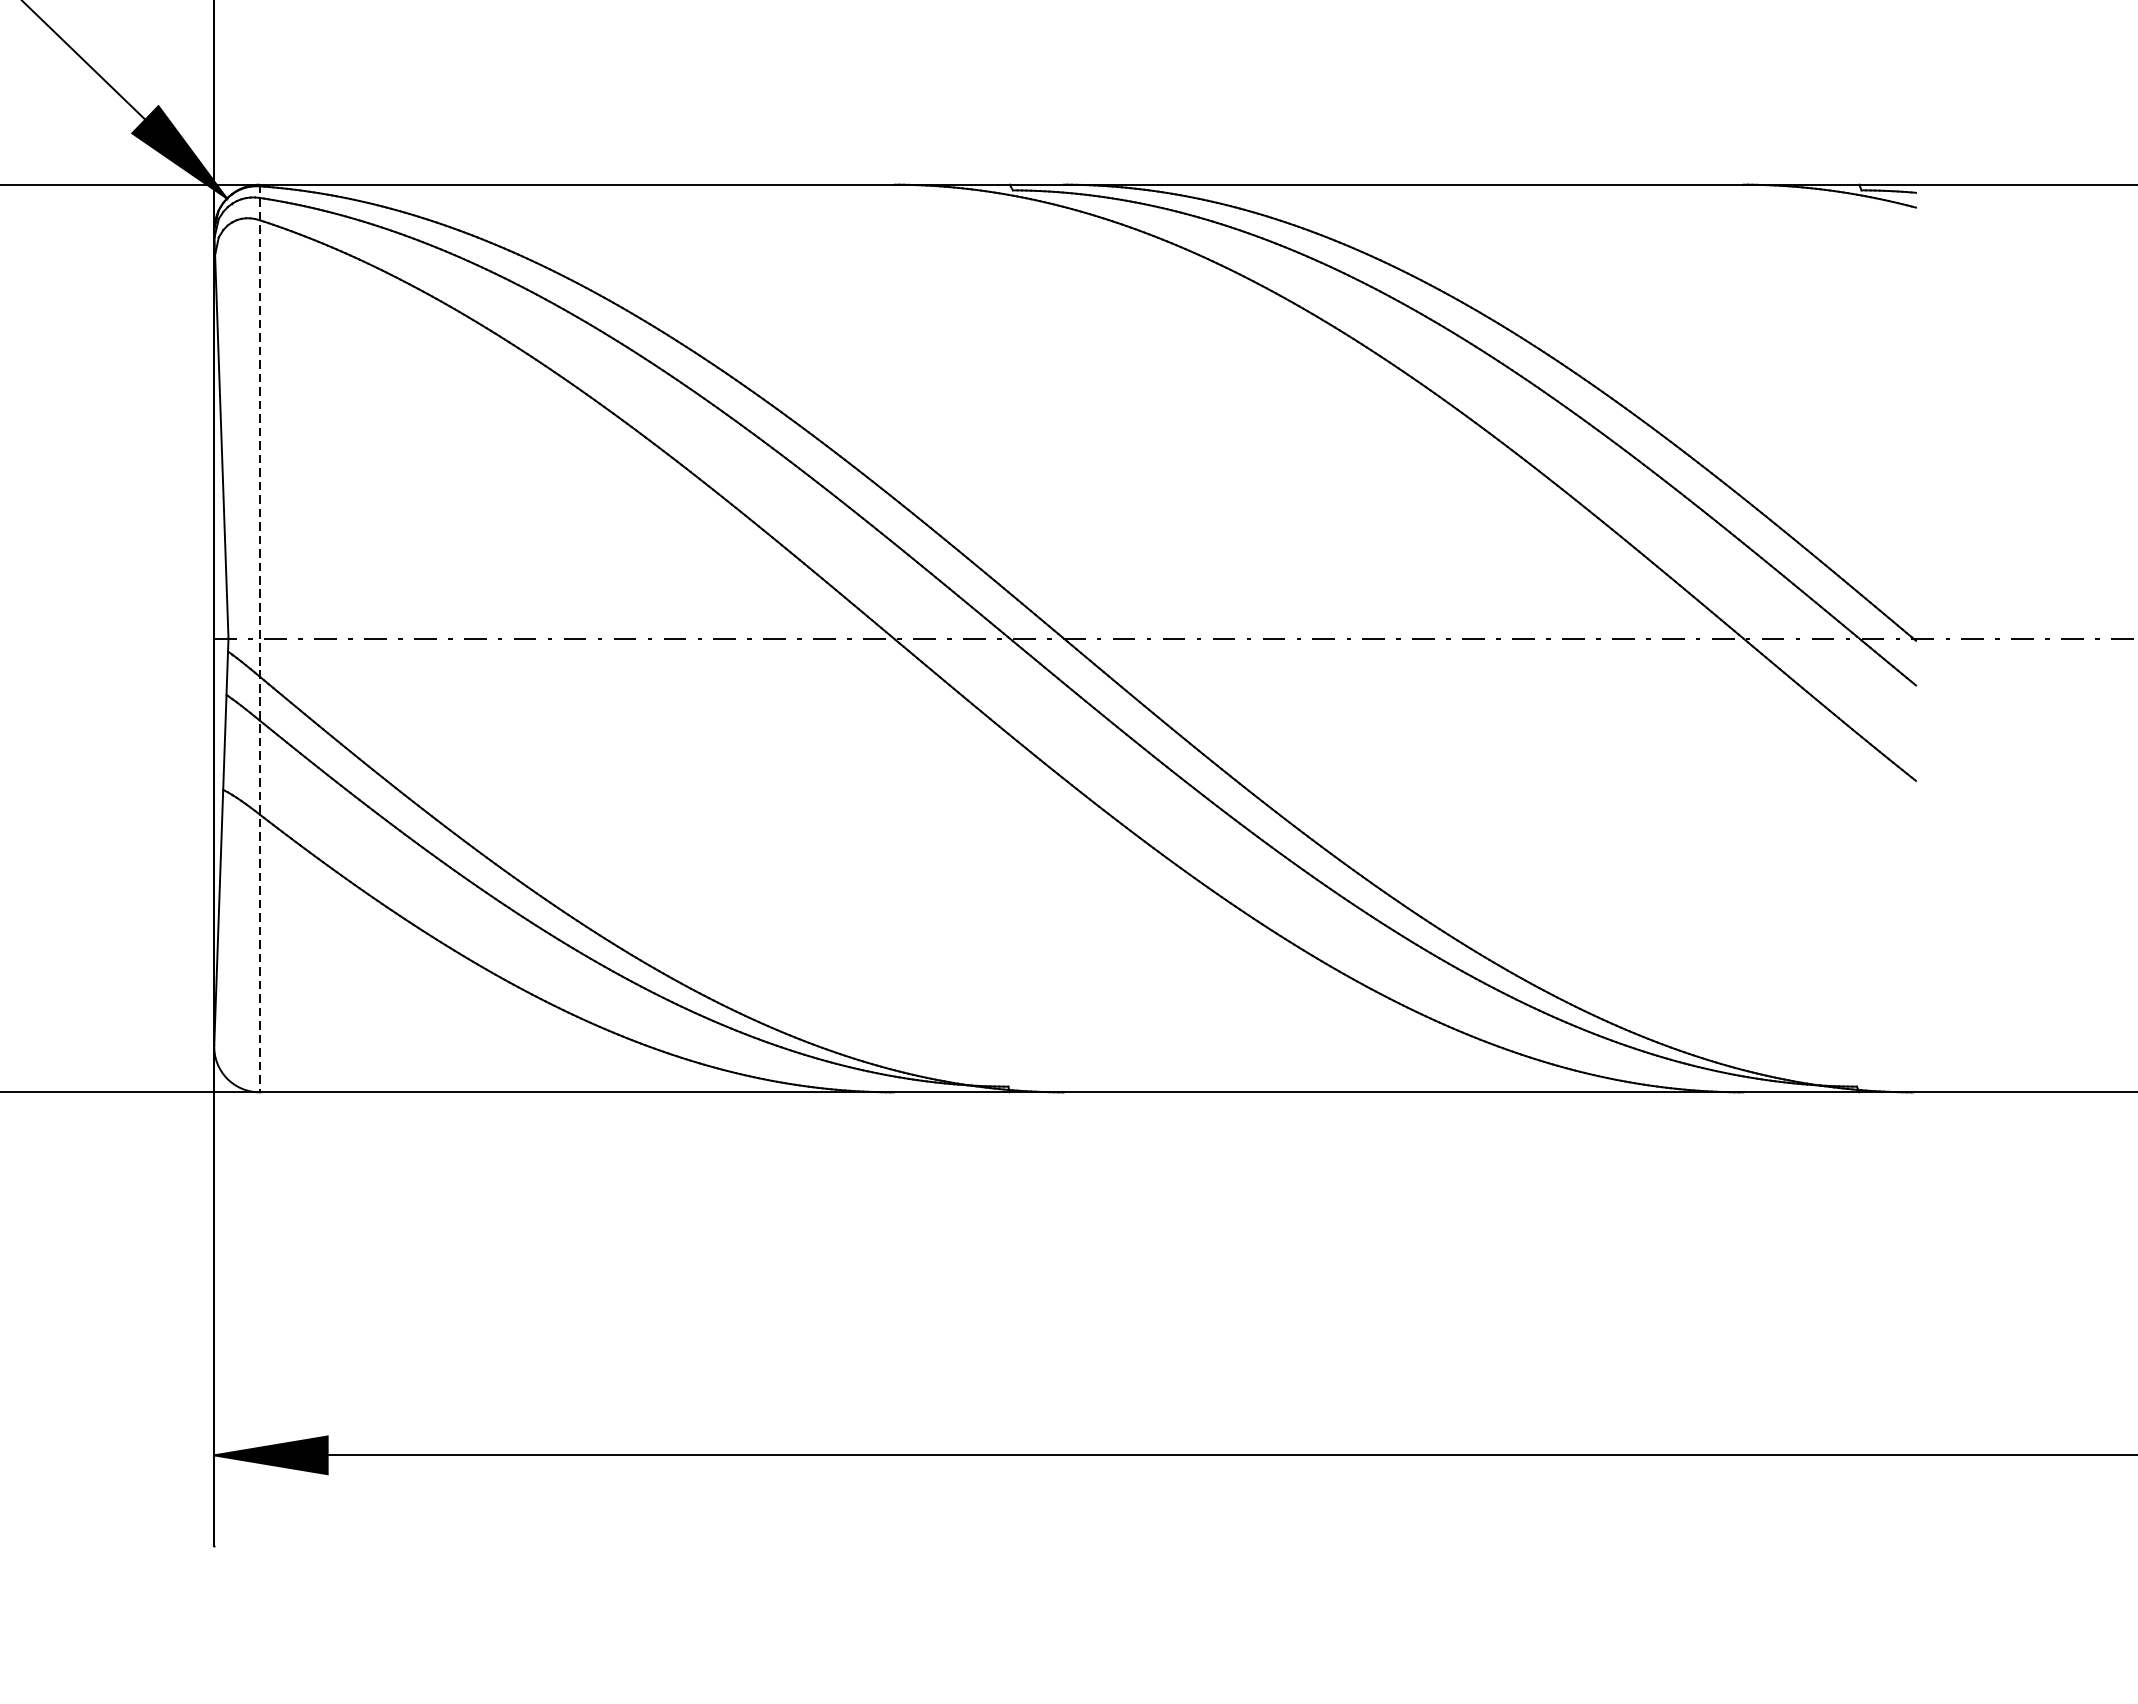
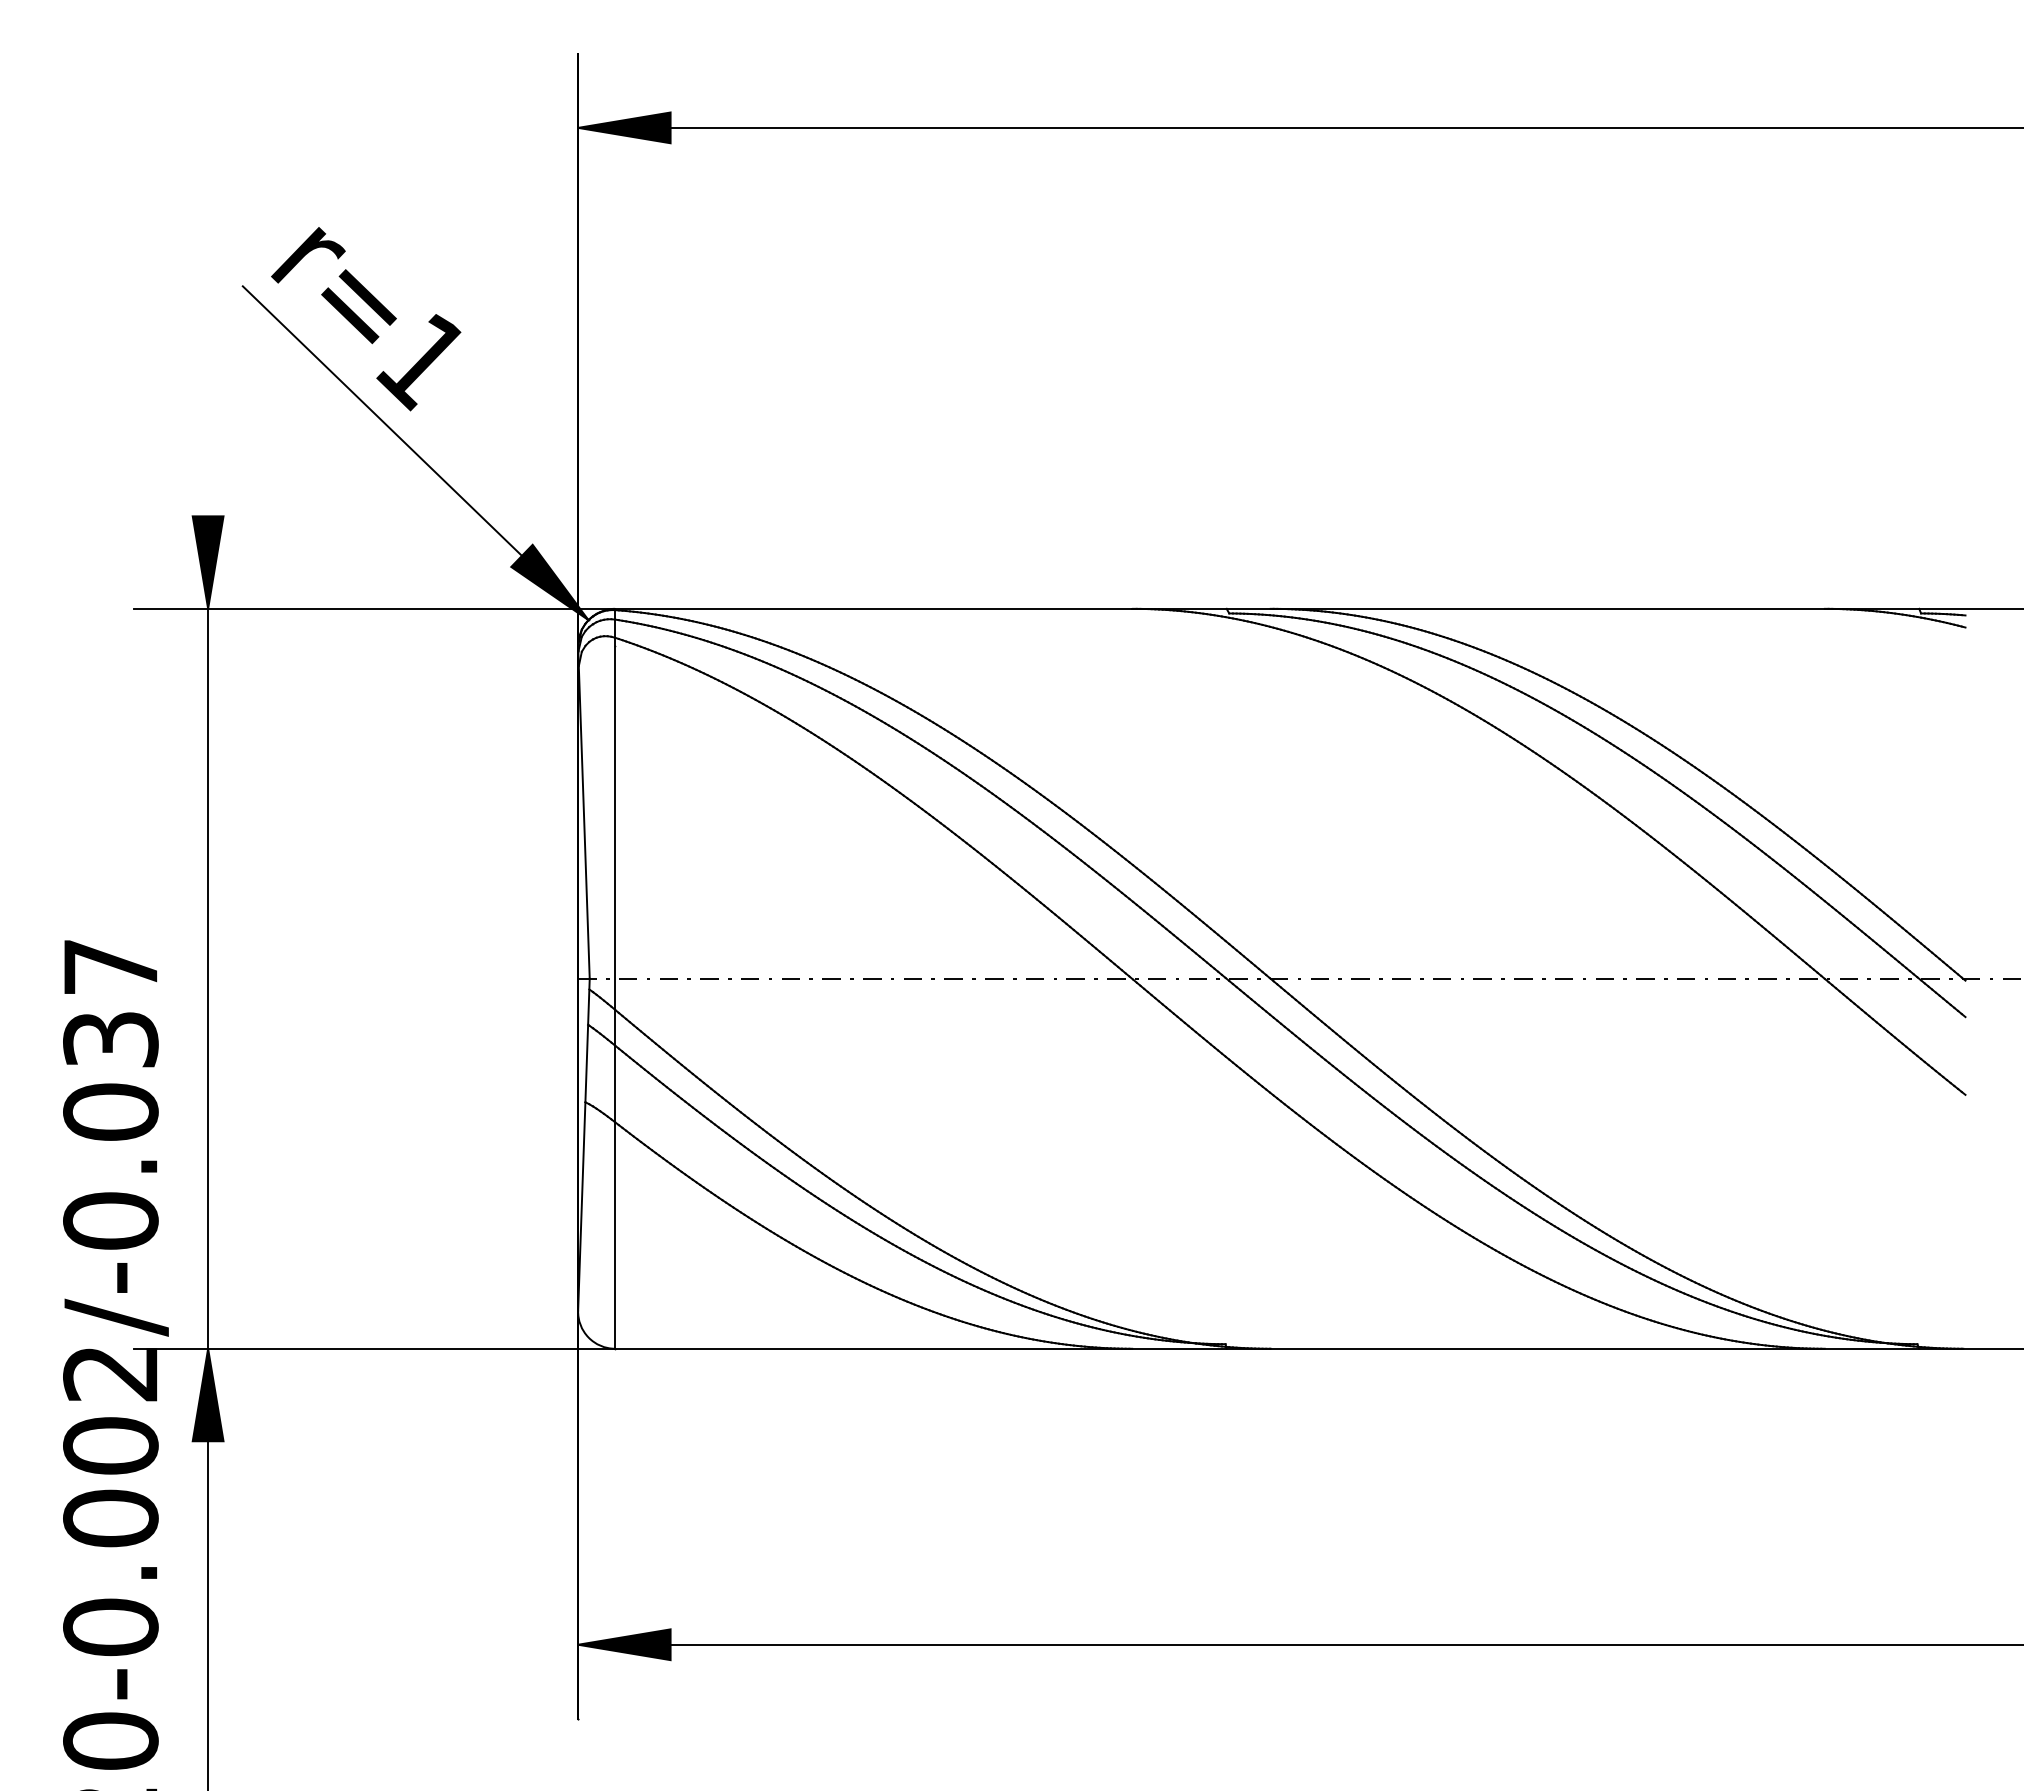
line: (260, 638) -> (615, 978), dashed -> solid

